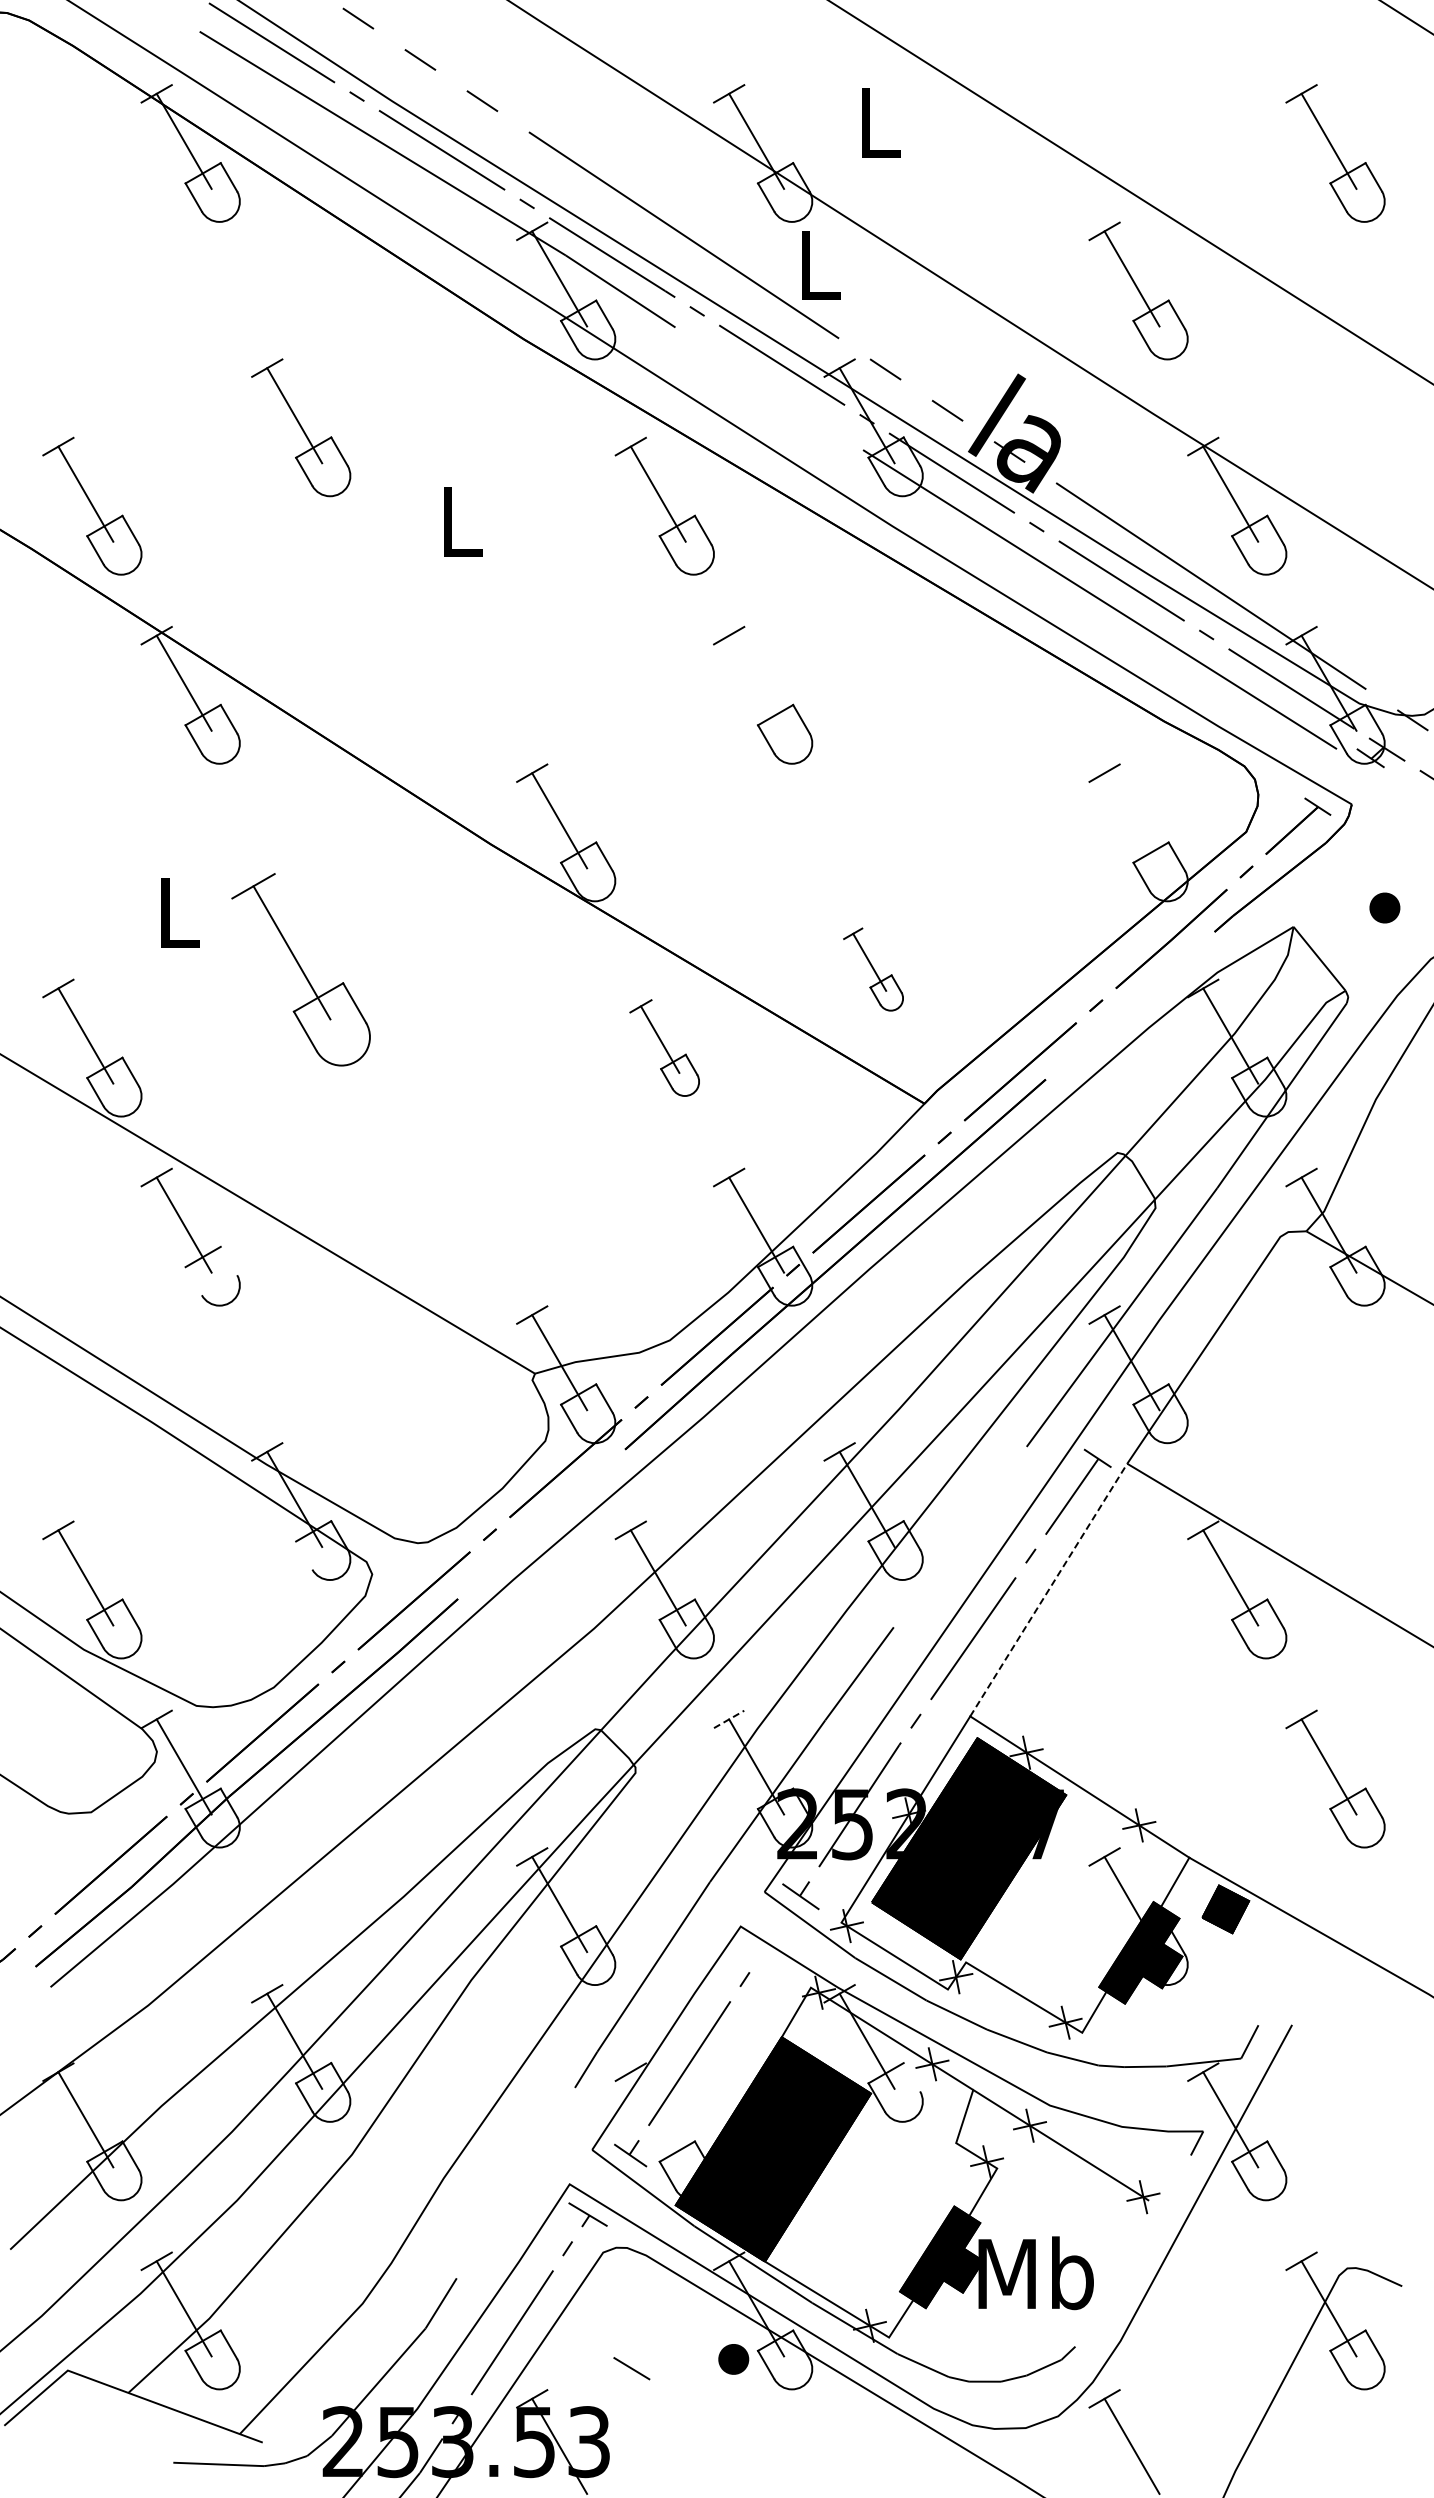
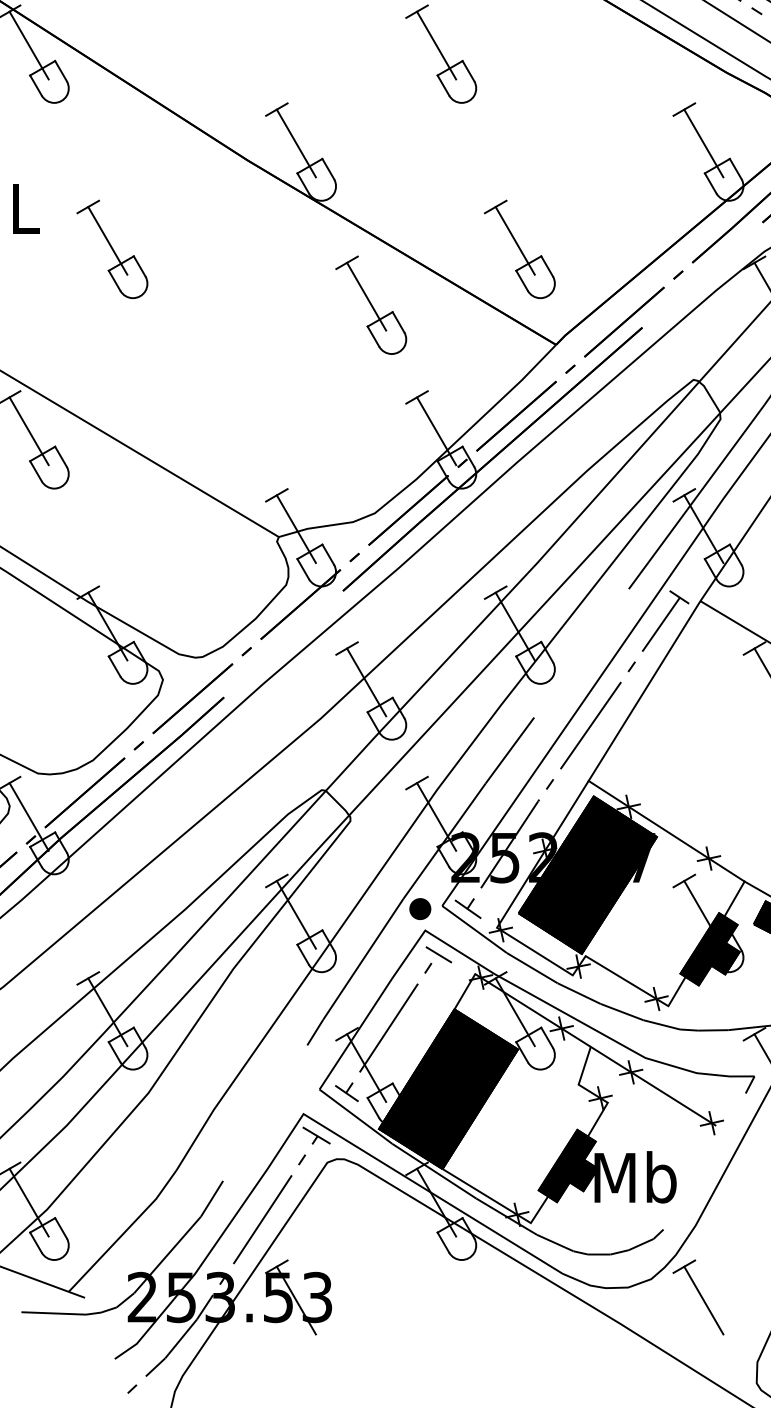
line: (756, 682) -> (436, 45), added
line: (1131, 820) -> (703, 143), added
part: (301, 969) -> (112, 249), size x0.71
part: (873, 969) -> (519, 249), size x1.67
part: (664, 1047) -> (371, 304), size x1.43
line: (228, 1260) -> (60, 456), added
line: (193, 1281) -> (35, 471), added
line: (304, 1555) -> (114, 666), added
line: (1048, 1590) -> (644, 691), dashed -> solid
line: (729, 1719) -> (417, 783), dashed -> solid
line: (911, 2077) -> (546, 1038), added
line: (657, 2119) -> (366, 1067), added
part: (733, 2359) -> (420, 909), moved
line: (631, 2368) -> (438, 954), moved

